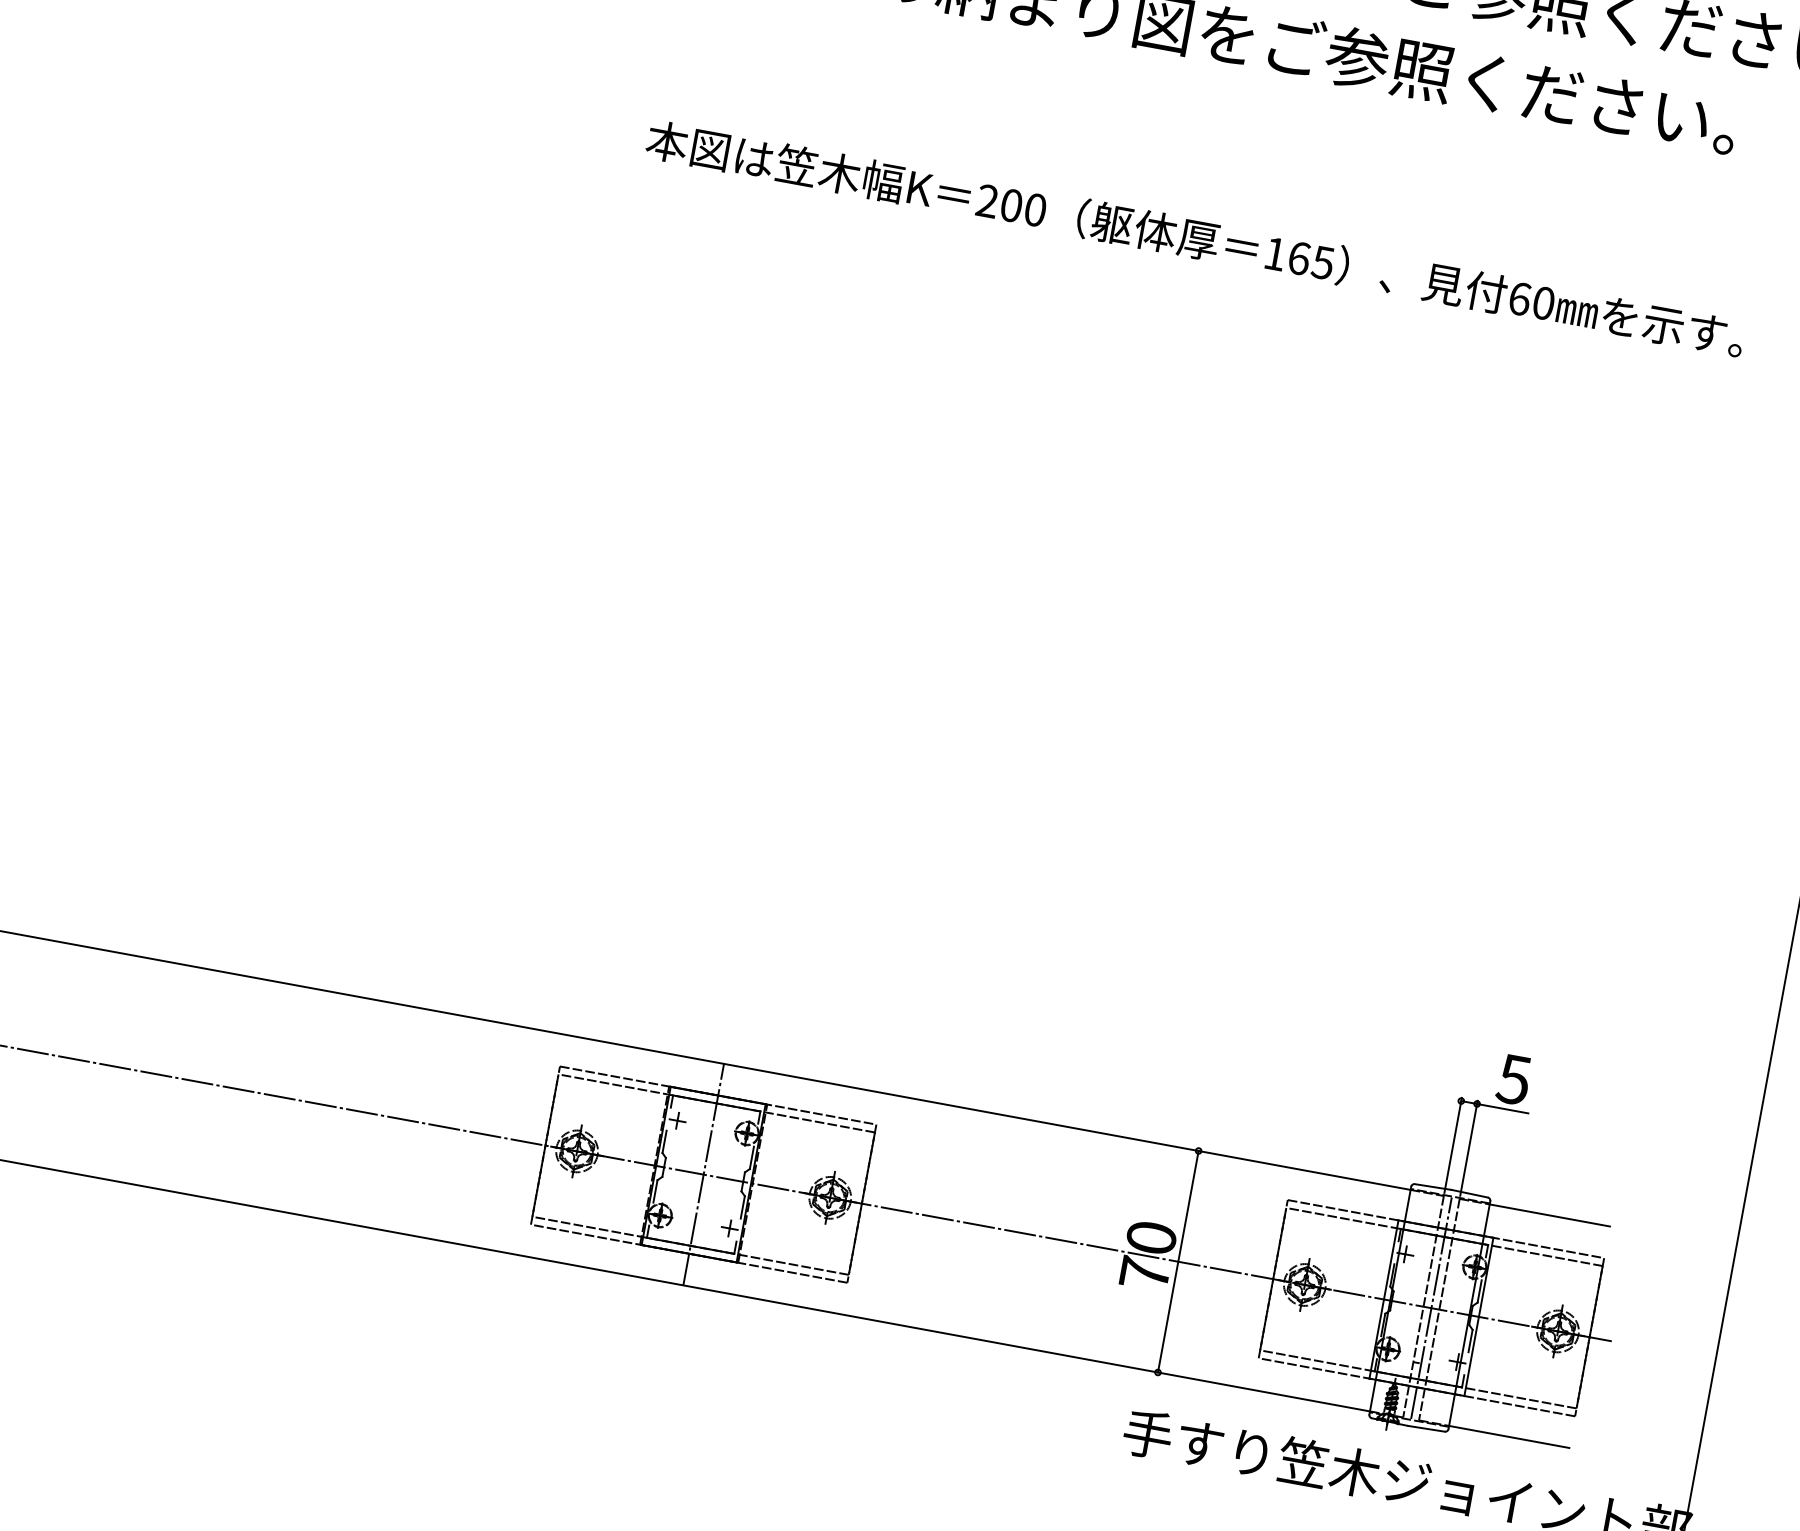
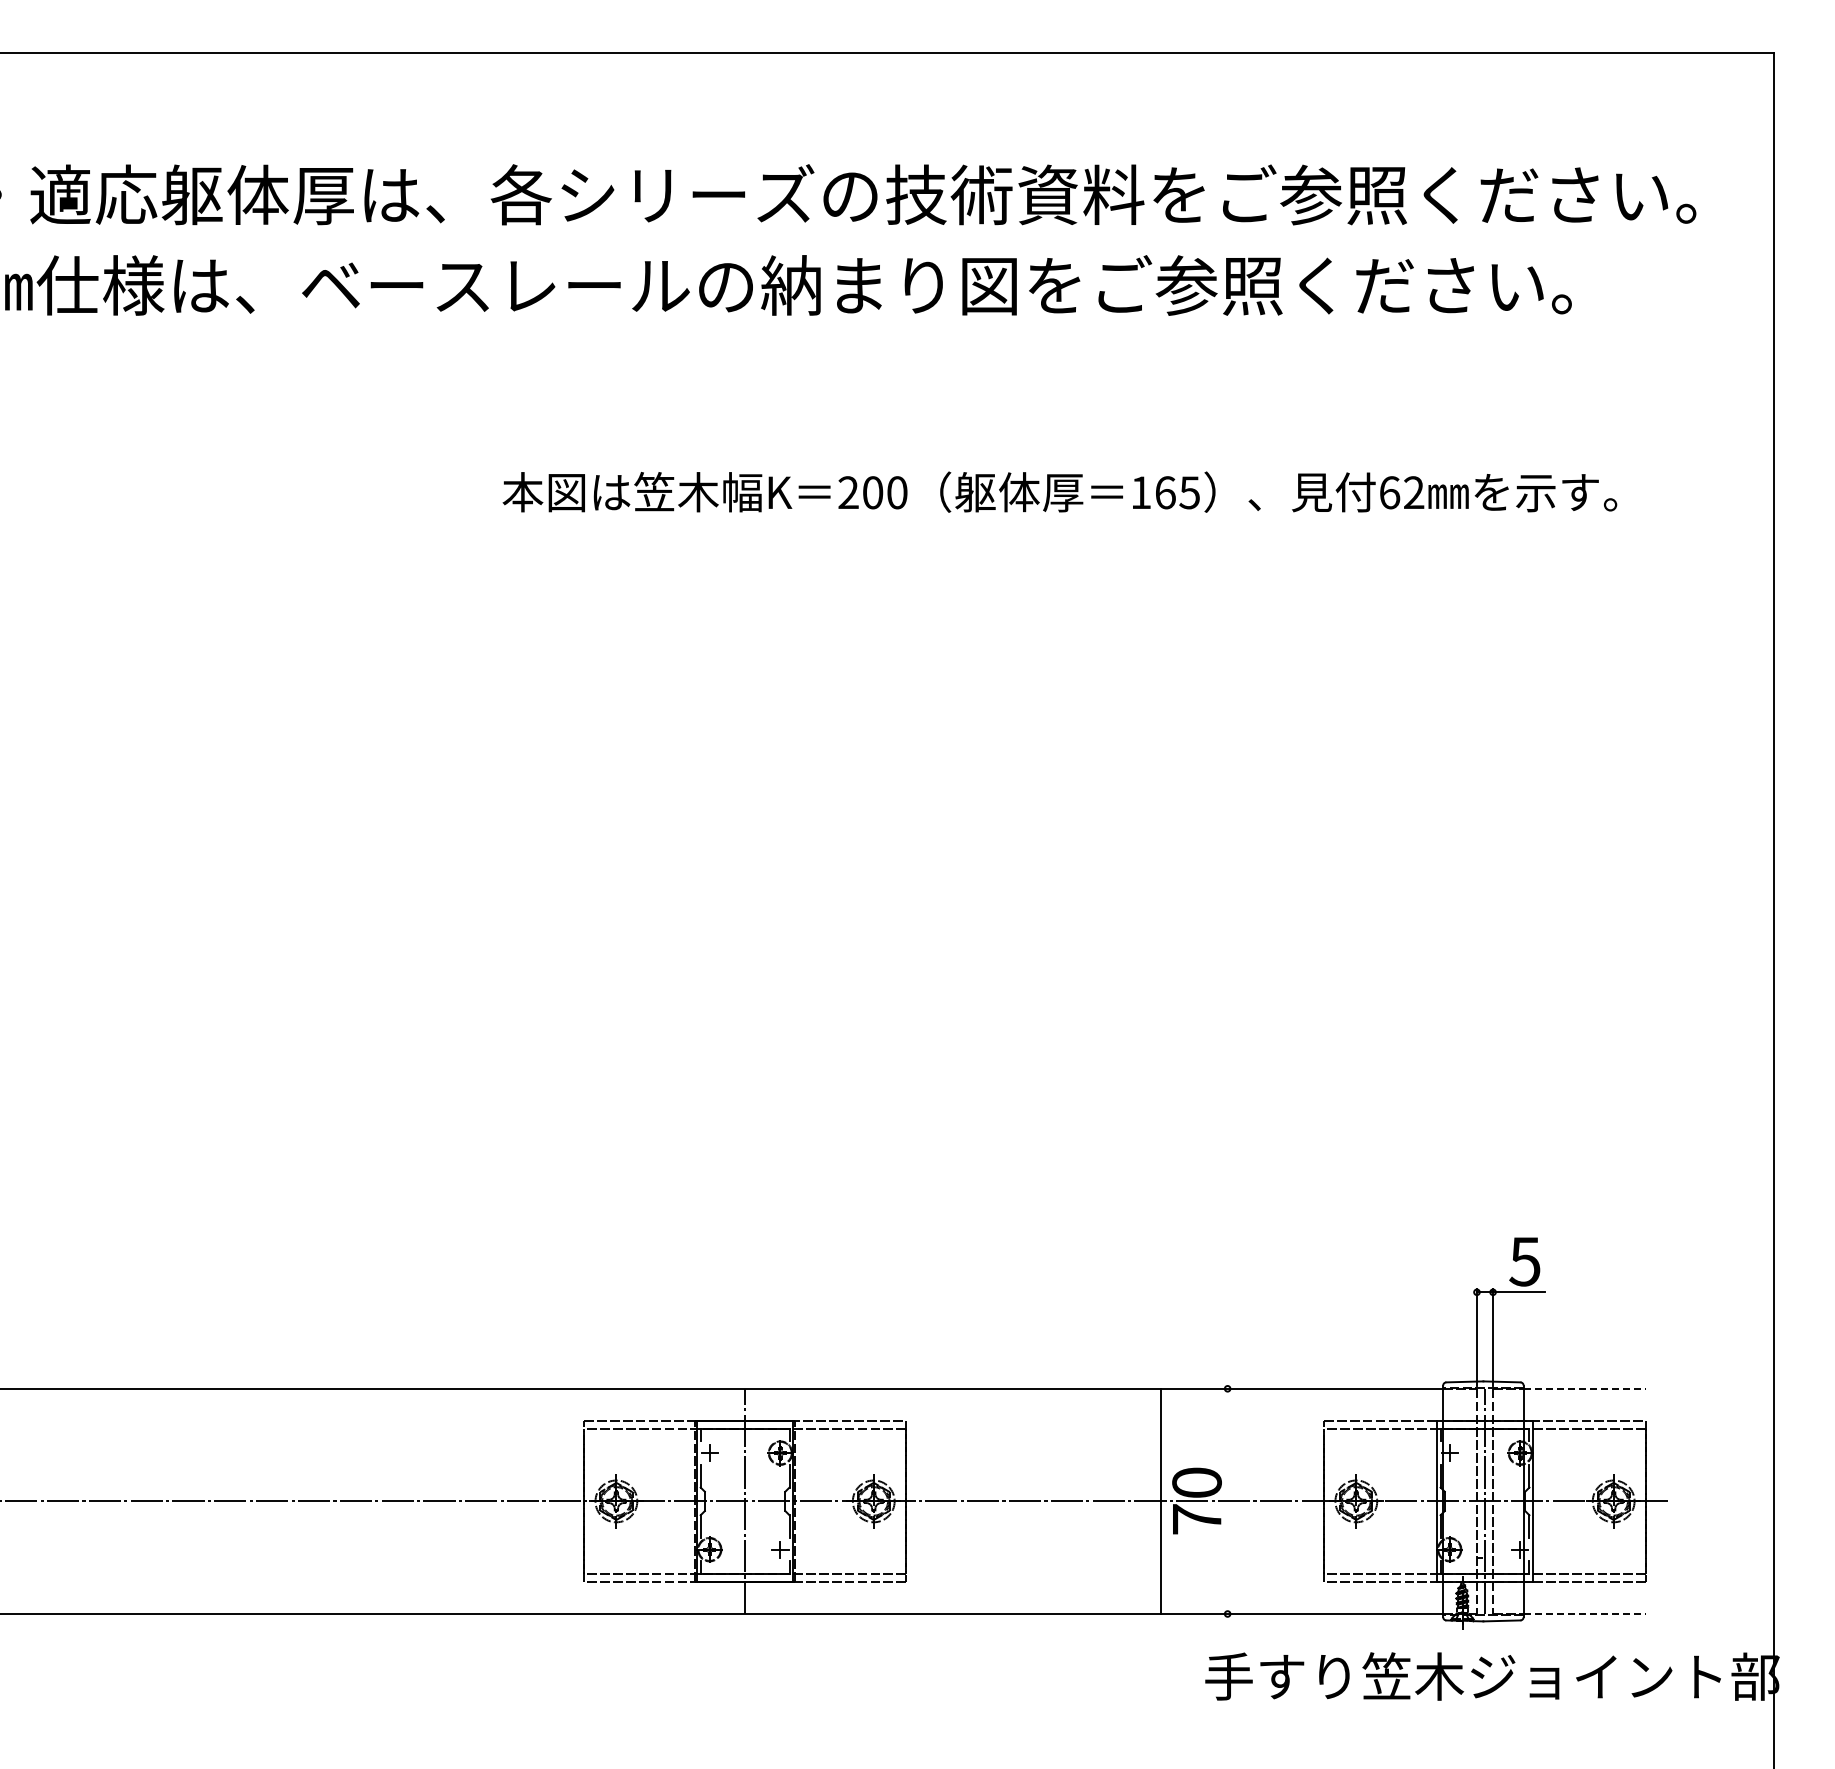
text: (1544, 303) -> (1414, 492), 60 -> 62
line: (1550, 1215) -> (1585, 1388), solid -> dashed
line: (1178, 1261) -> (1160, 1501), moved
line: (1509, 1437) -> (1585, 1614), solid -> dashed

